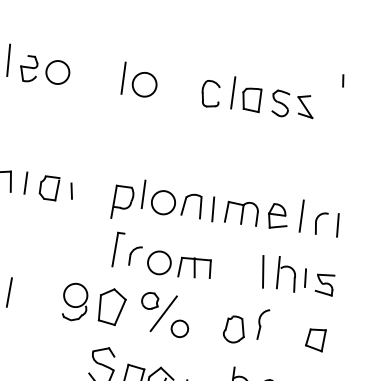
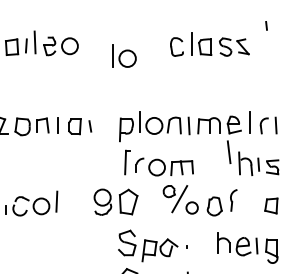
part: (140, 79) -> (124, 55), moved
line: (263, 270) -> (229, 151), moved
part: (164, 314) -> (180, 199), moved

